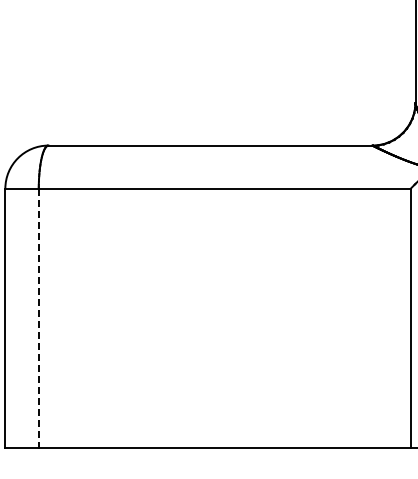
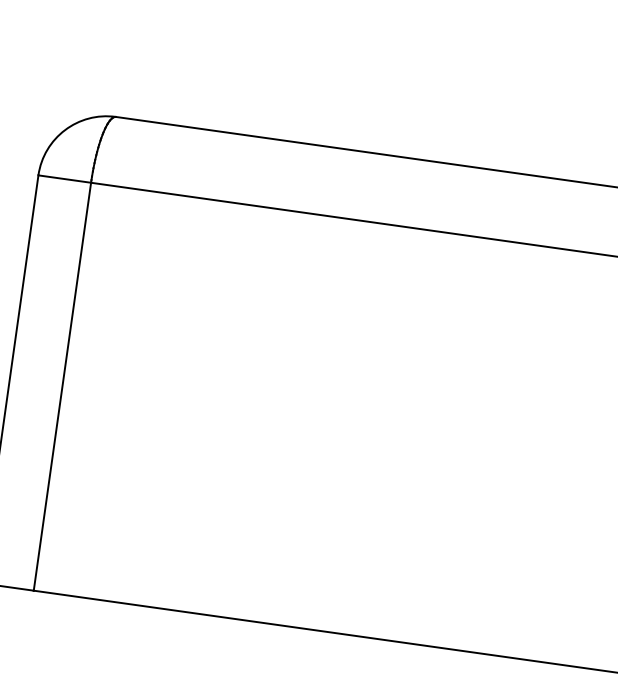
line: (38, 318) -> (61, 387), dashed -> solid

